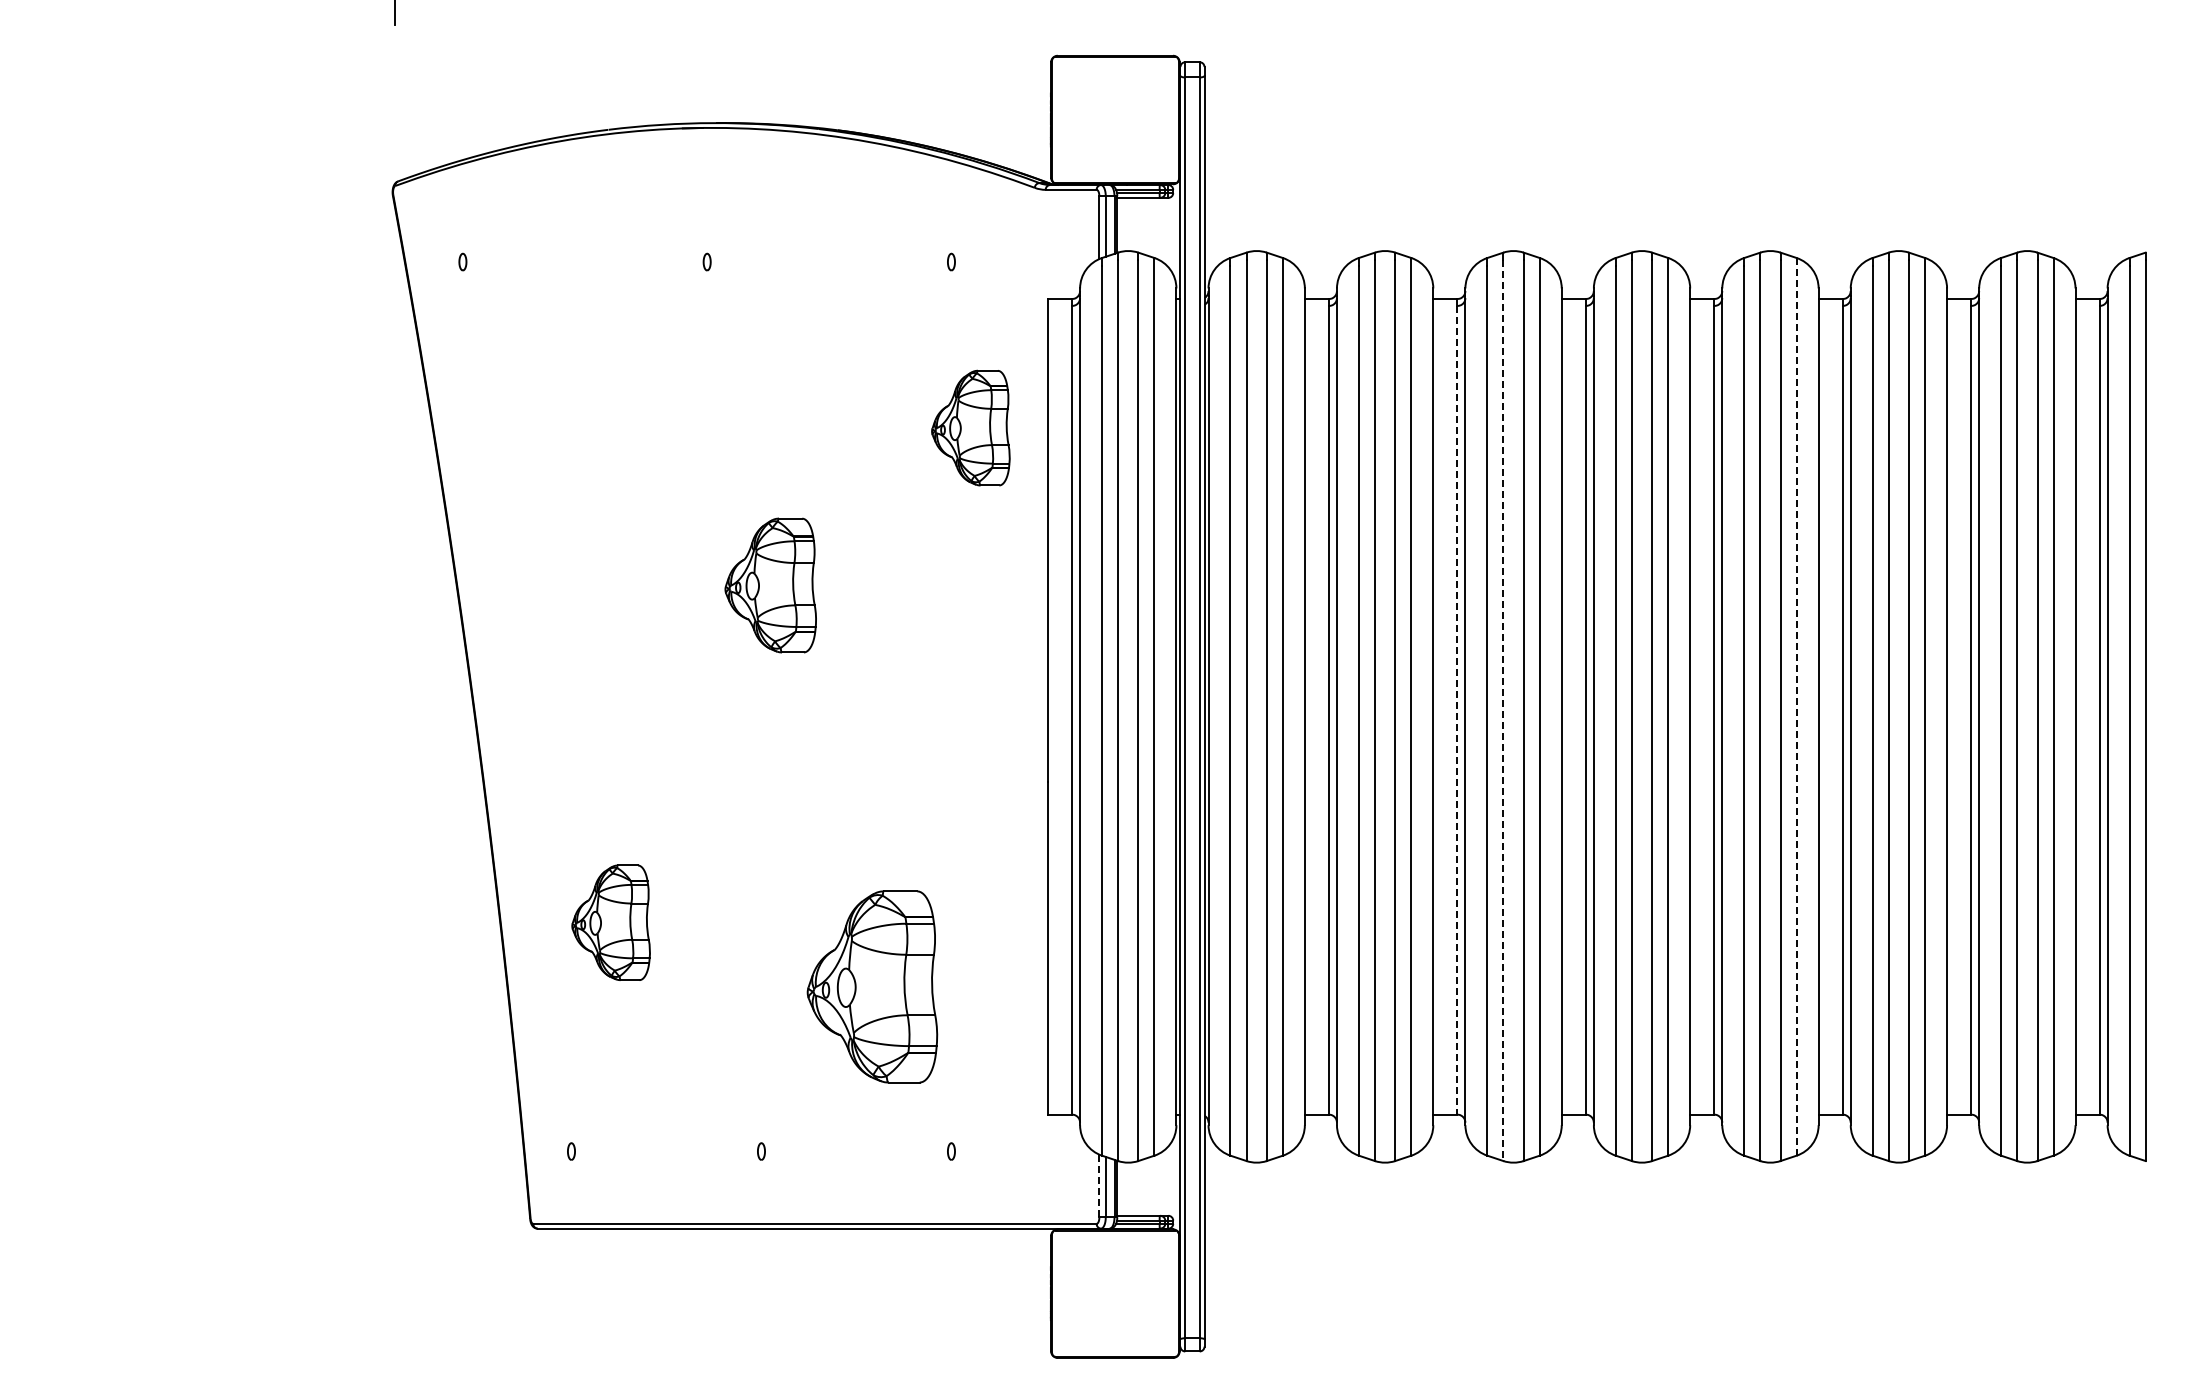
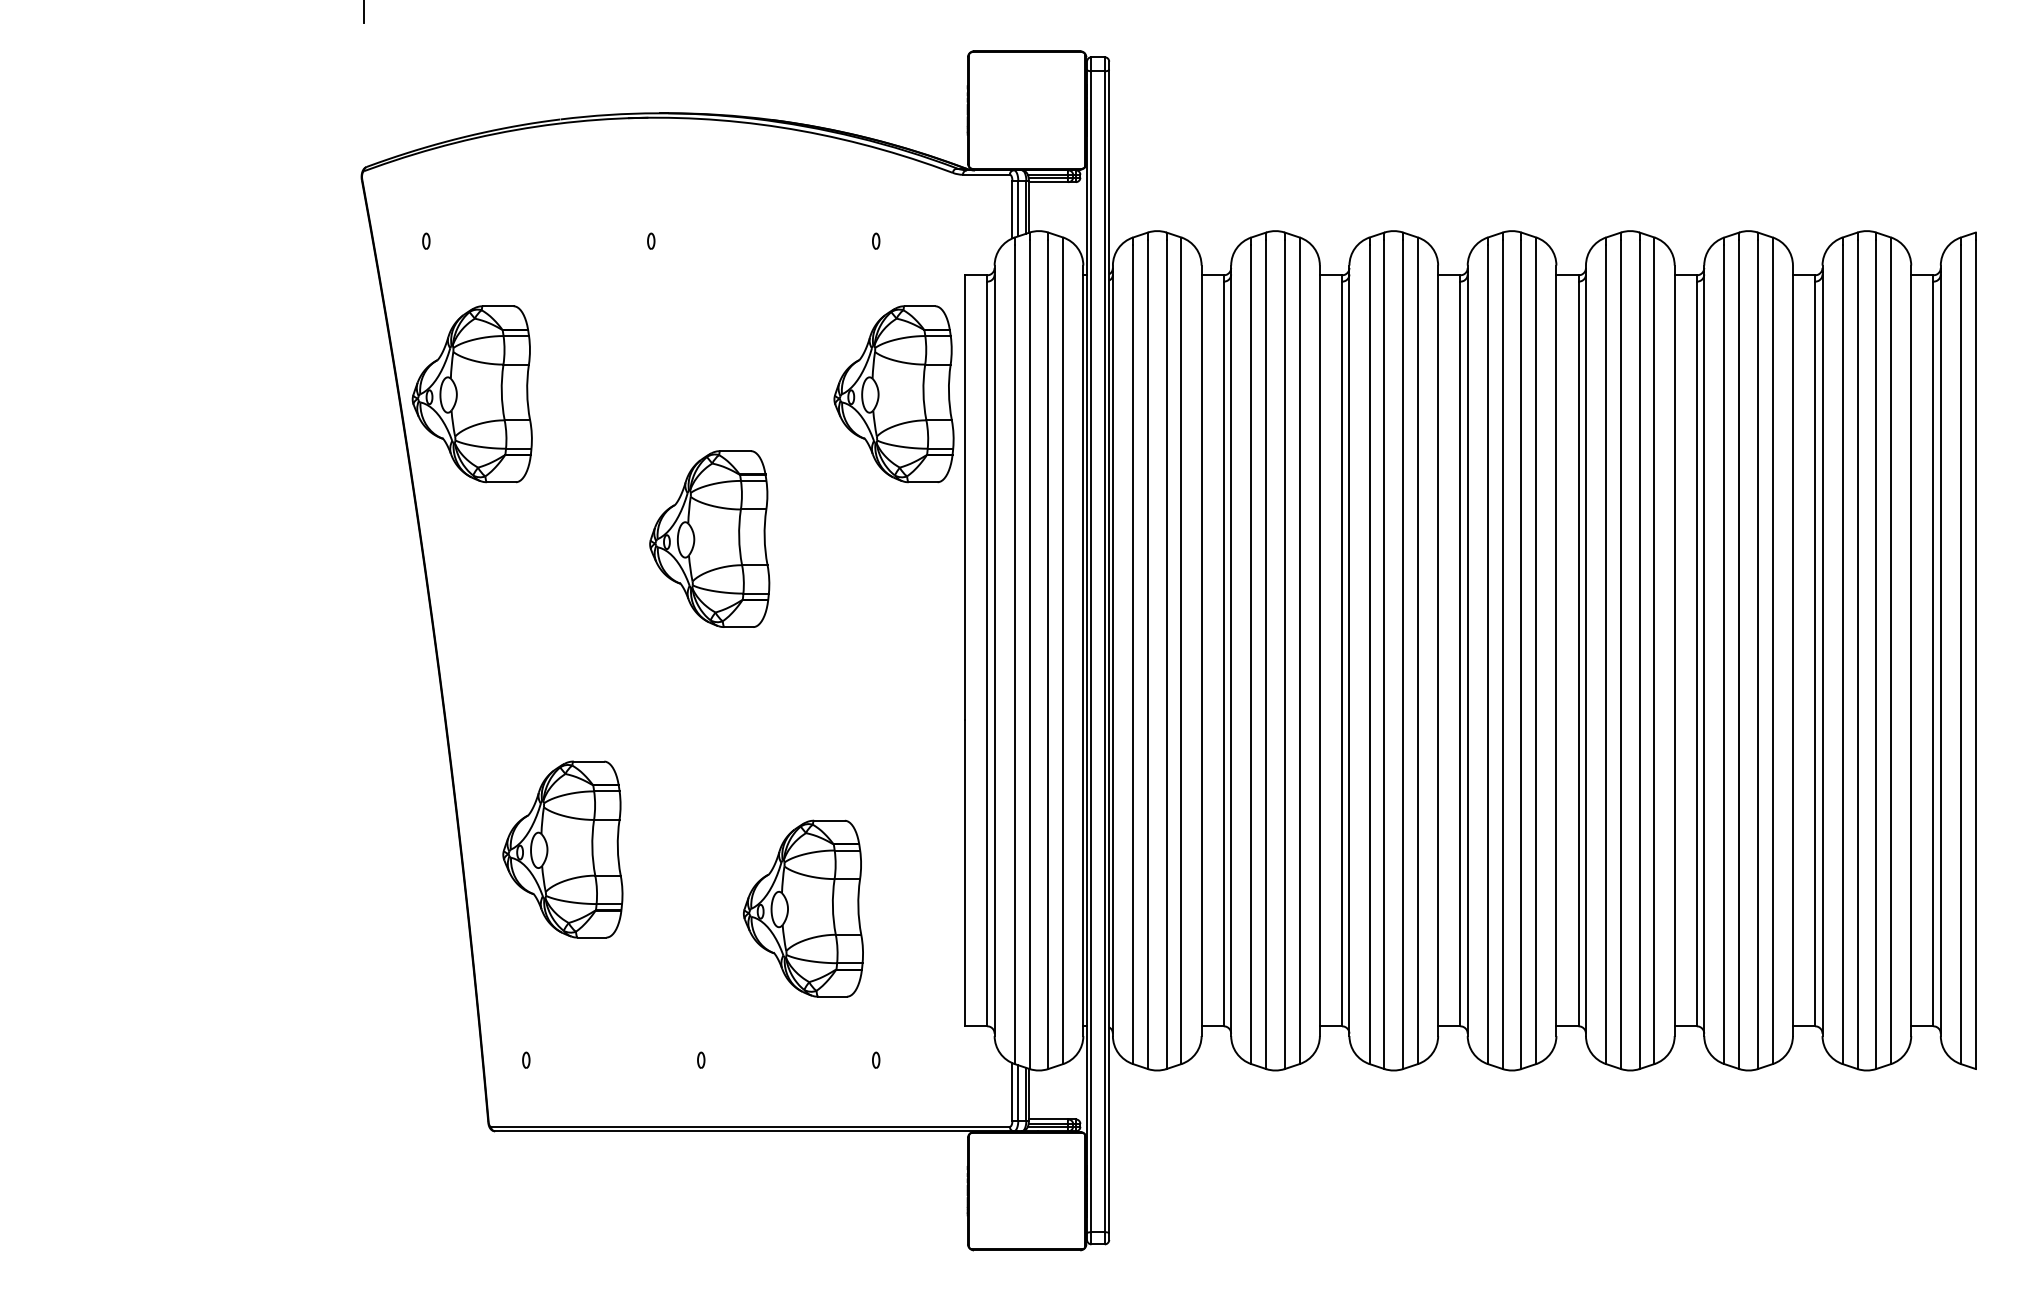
part: (512, 427) -> (472, 393), added
part: (970, 427) -> (893, 393), size x1.67
part: (770, 585) -> (709, 539), size x1.43
line: (1796, 706) -> (1654, 650), dashed -> solid
line: (1457, 710) -> (1342, 654), dashed -> solid
line: (1503, 711) -> (1384, 655), dashed -> solid
part: (610, 922) -> (562, 849), size x1.67
line: (1099, 1185) -> (1012, 1091), dashed -> solid

